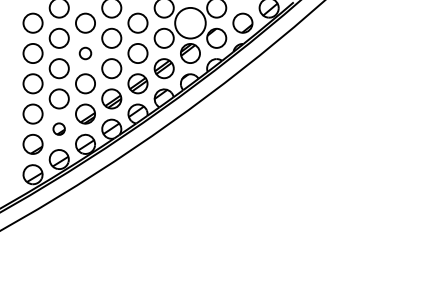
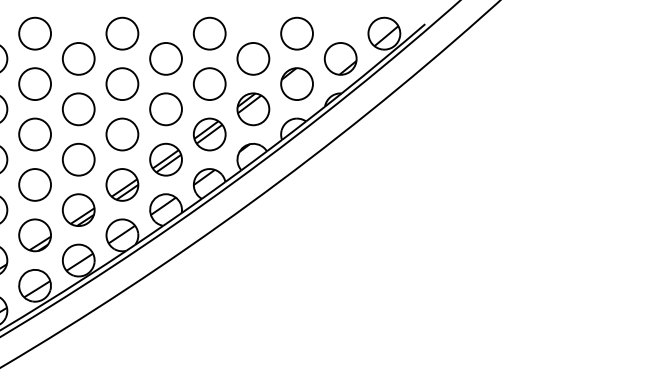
circle: (190, 22) -> (253, 57), size x0.62
circle: (85, 53) -> (78, 109), size x1.67
part: (58, 128) -> (33, 234), size x1.67

